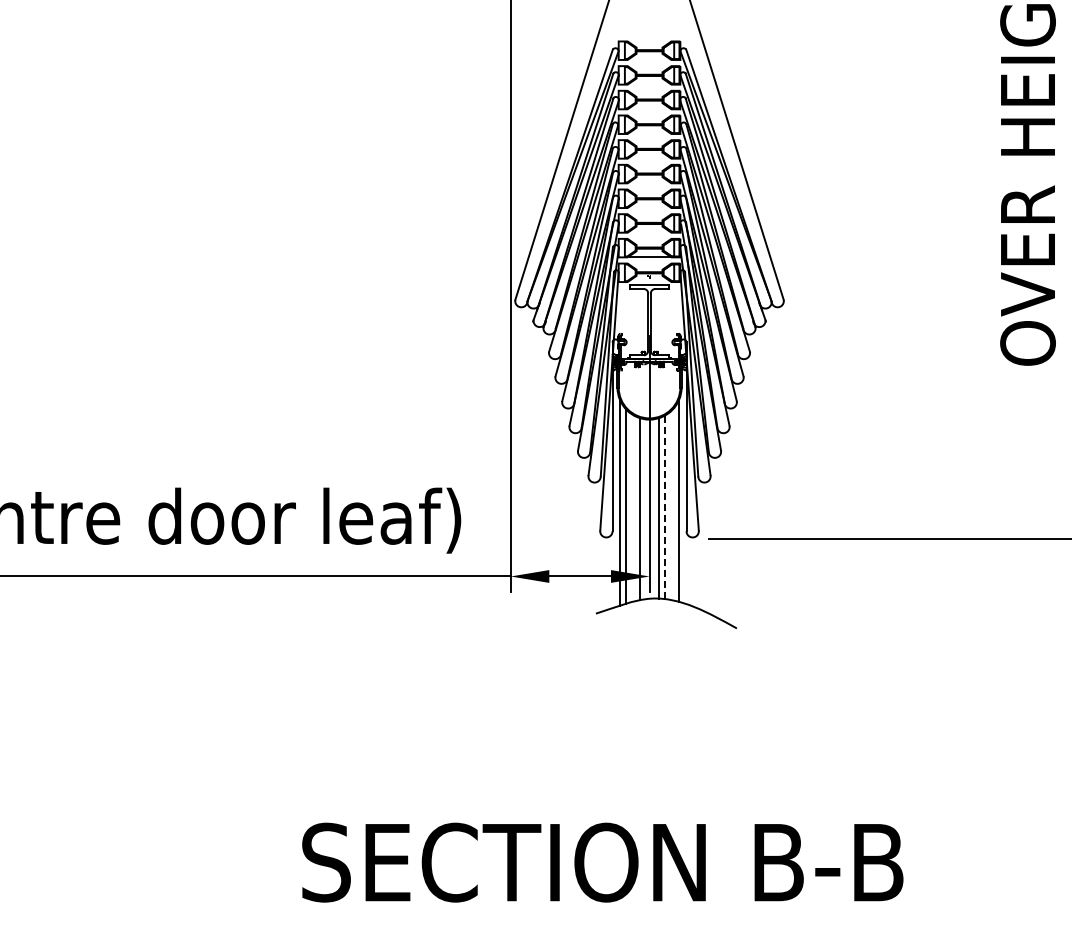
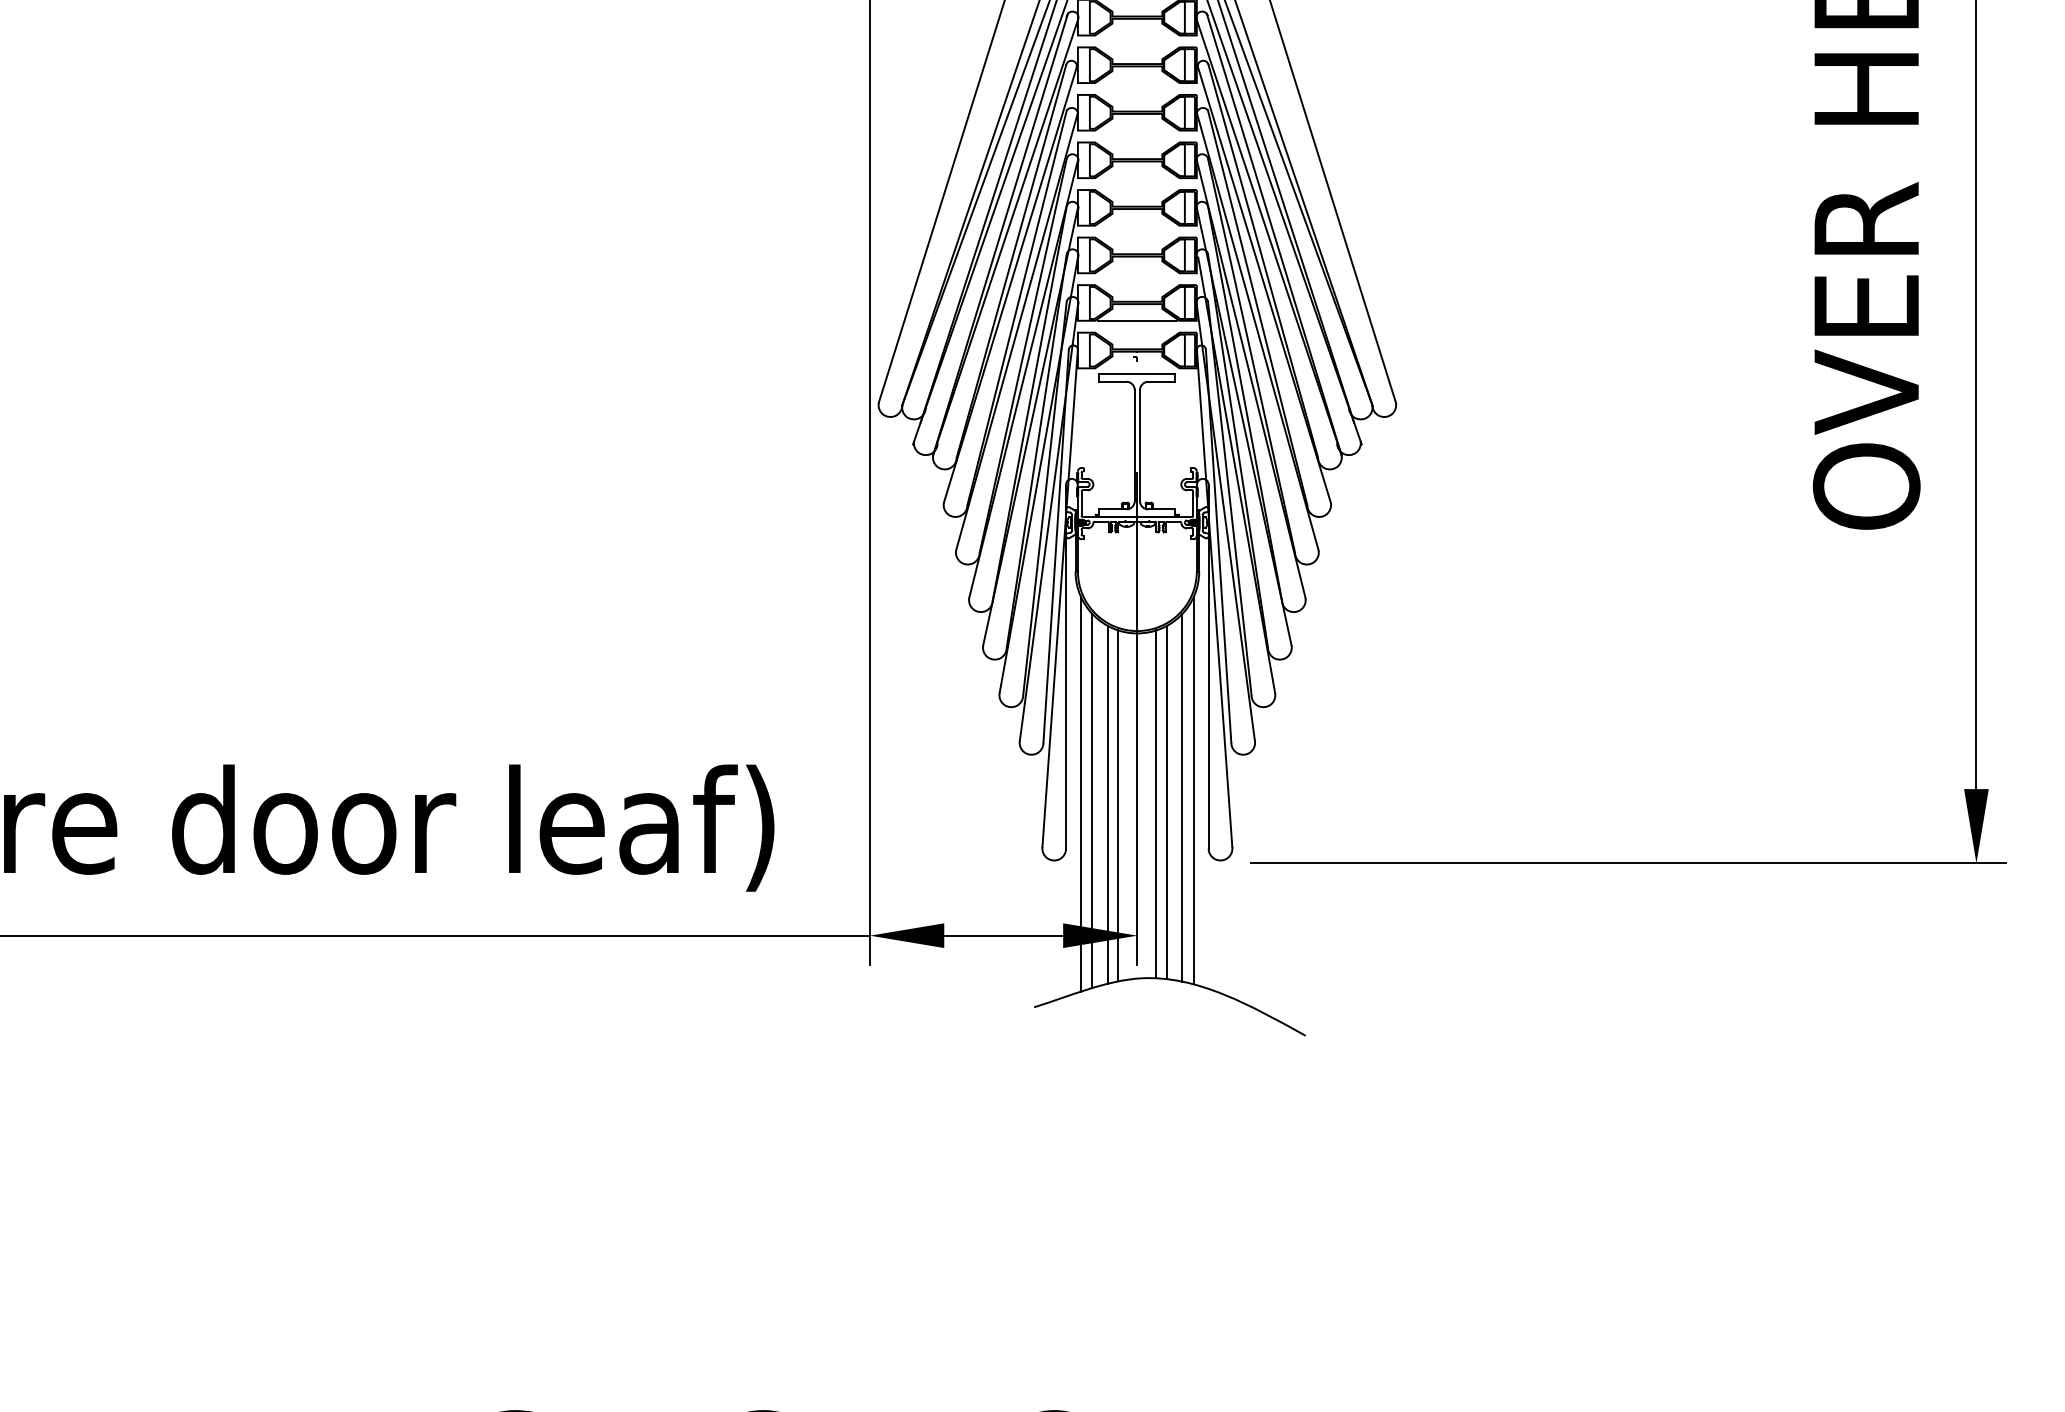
line: (672, 504) -> (1181, 796), added
line: (664, 507) -> (1166, 802), dashed -> solid
line: (634, 508) -> (1108, 804), added

